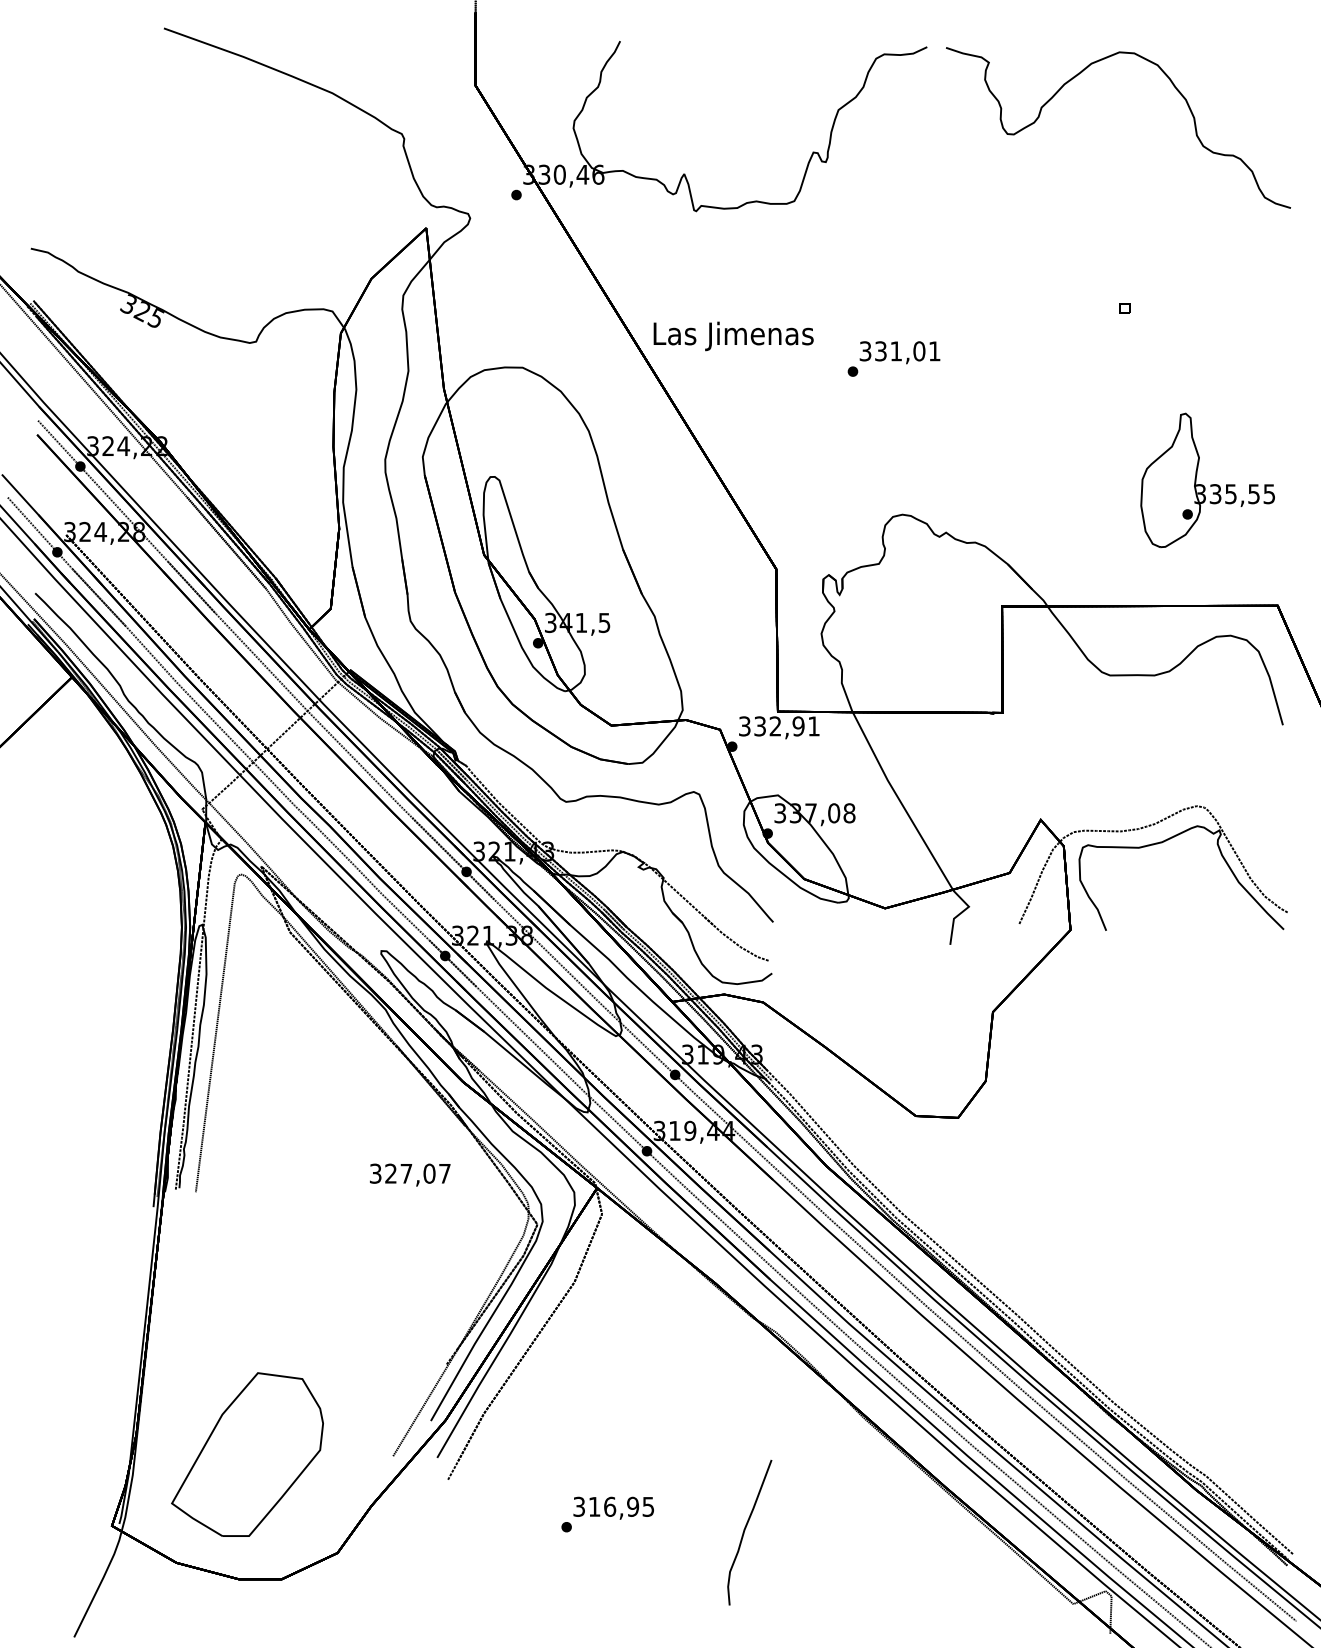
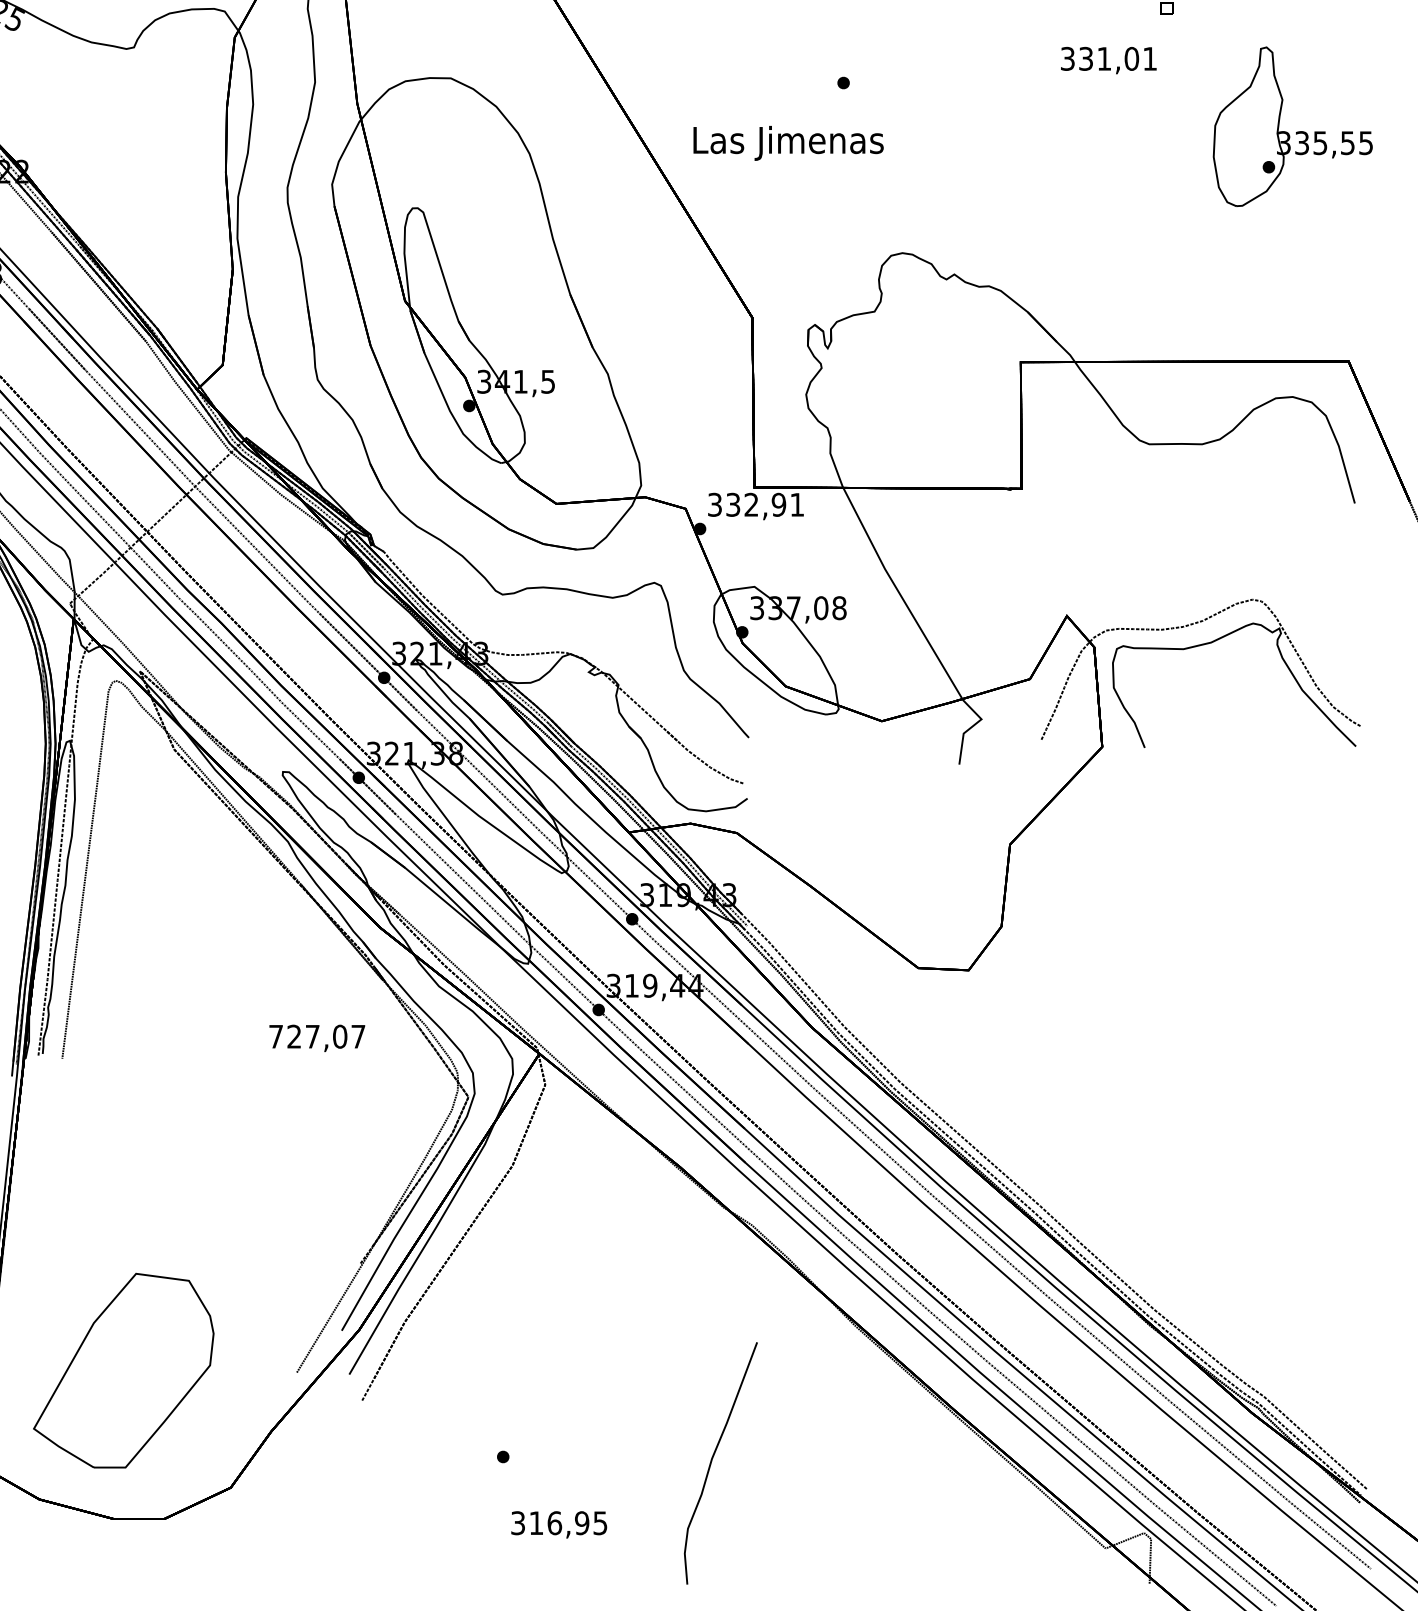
text: (733, 336) -> (788, 143), moved
text: (899, 352) -> (1108, 60), moved
part: (1207, 480) -> (1292, 126), moved
text: (375, 1173) -> (275, 1036), 327,07 -> 727,07
text: (613, 1507) -> (558, 1523), moved
part: (749, 1532) -> (720, 1463), size x1.4

